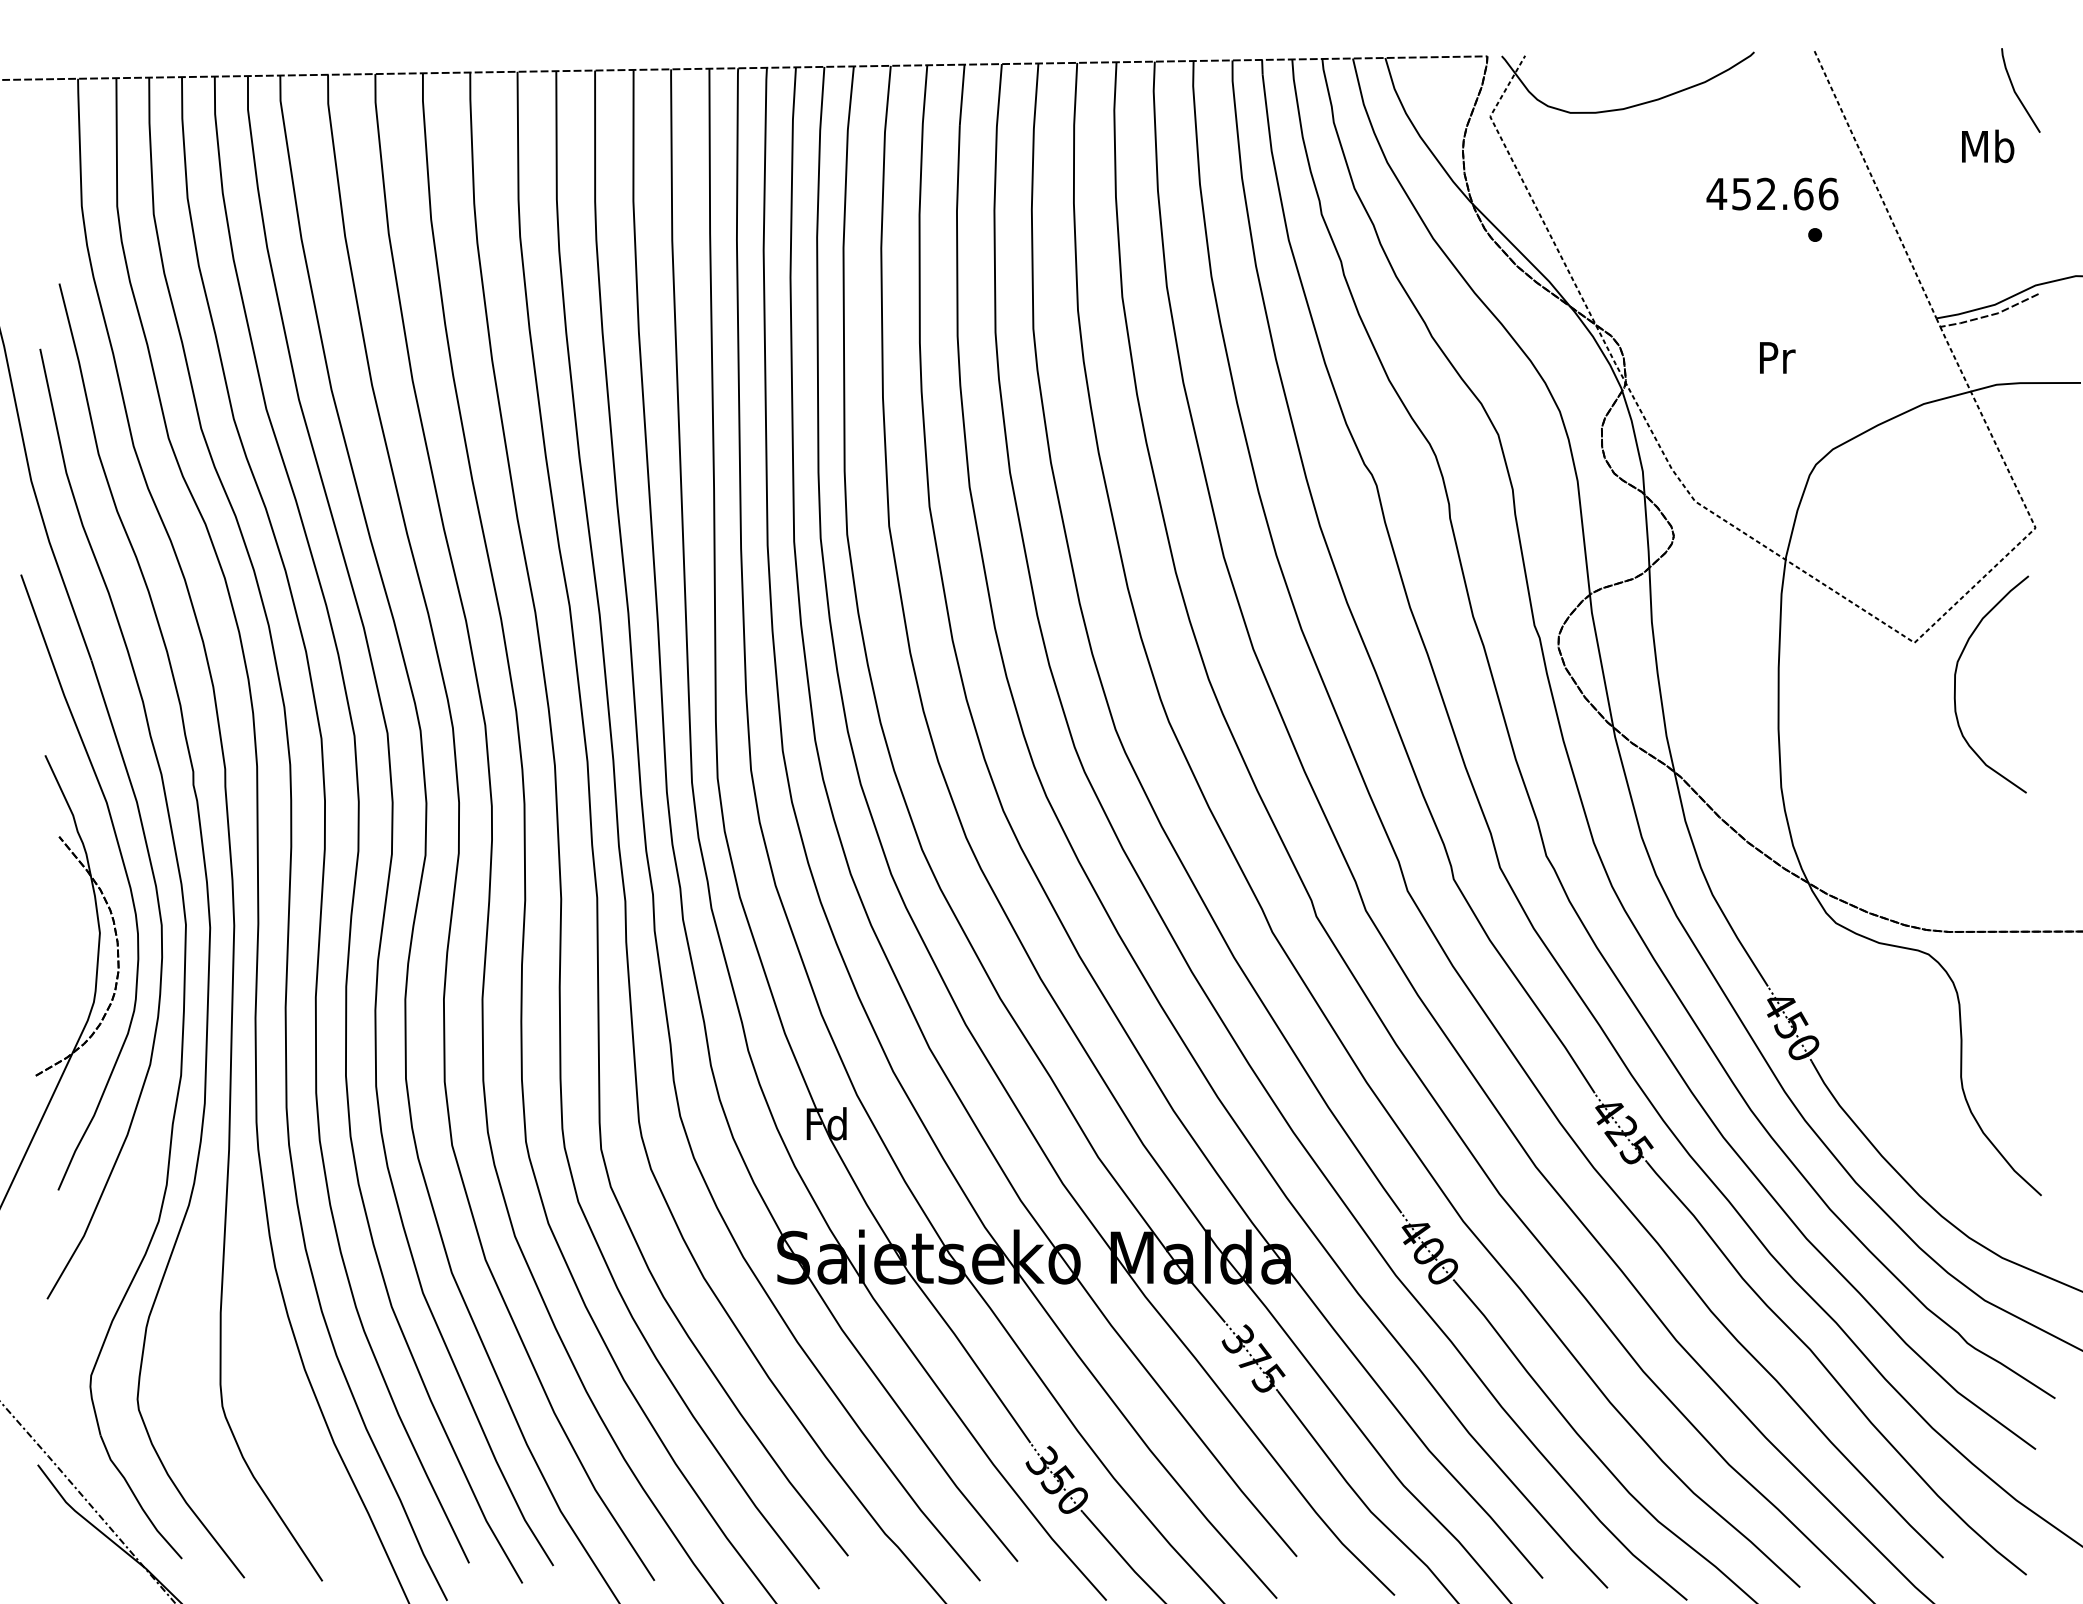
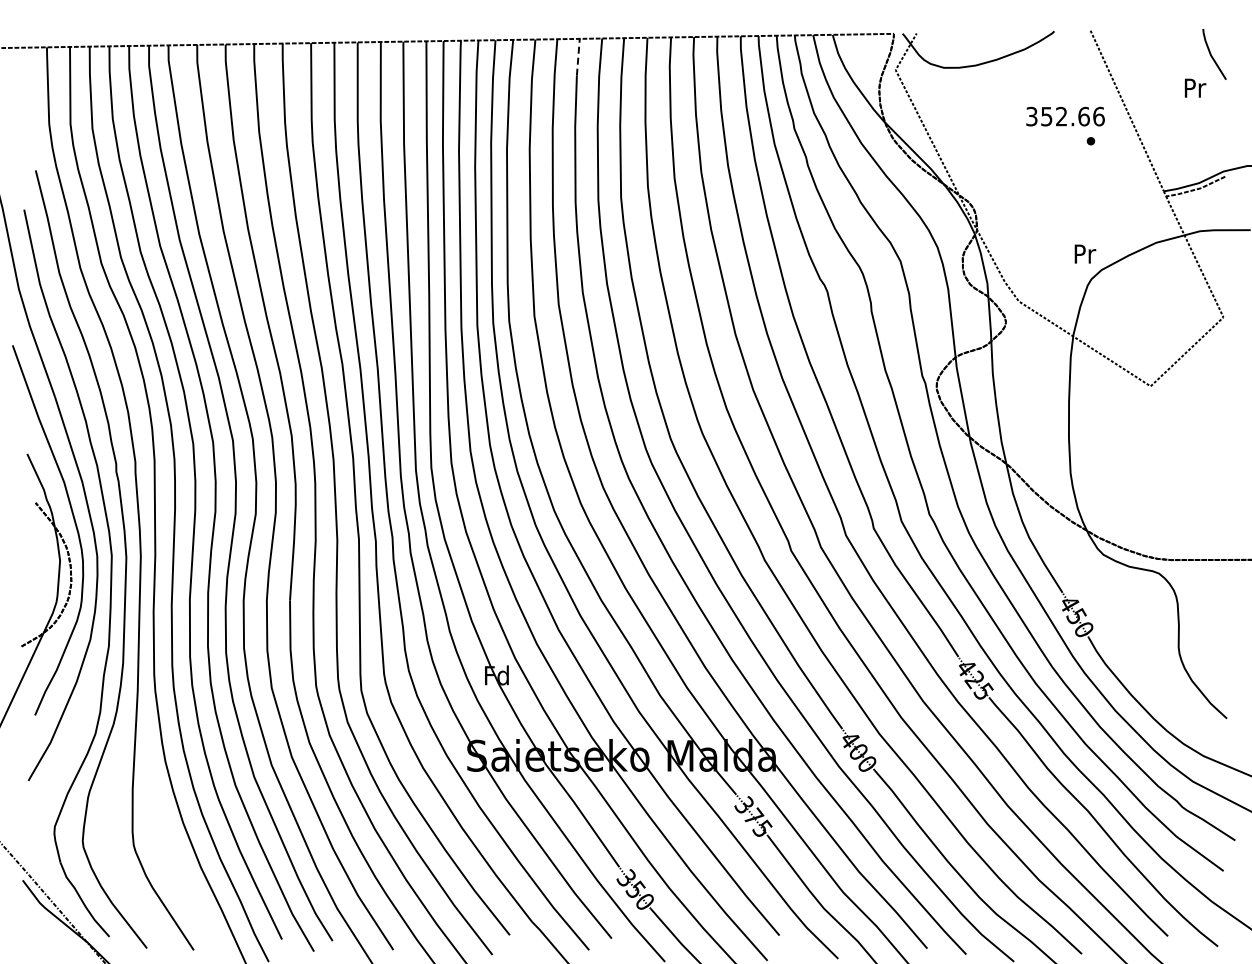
line: (962, 94) -> (578, 56), solid -> dashed
text: (1987, 145) -> (1194, 87), Mb -> Pr
text: (1716, 193) -> (1031, 116), 452.66 -> 352.66
text: (1777, 356) -> (1085, 253), moved
curve: (1955, 684) -> (1175, 411), removed

